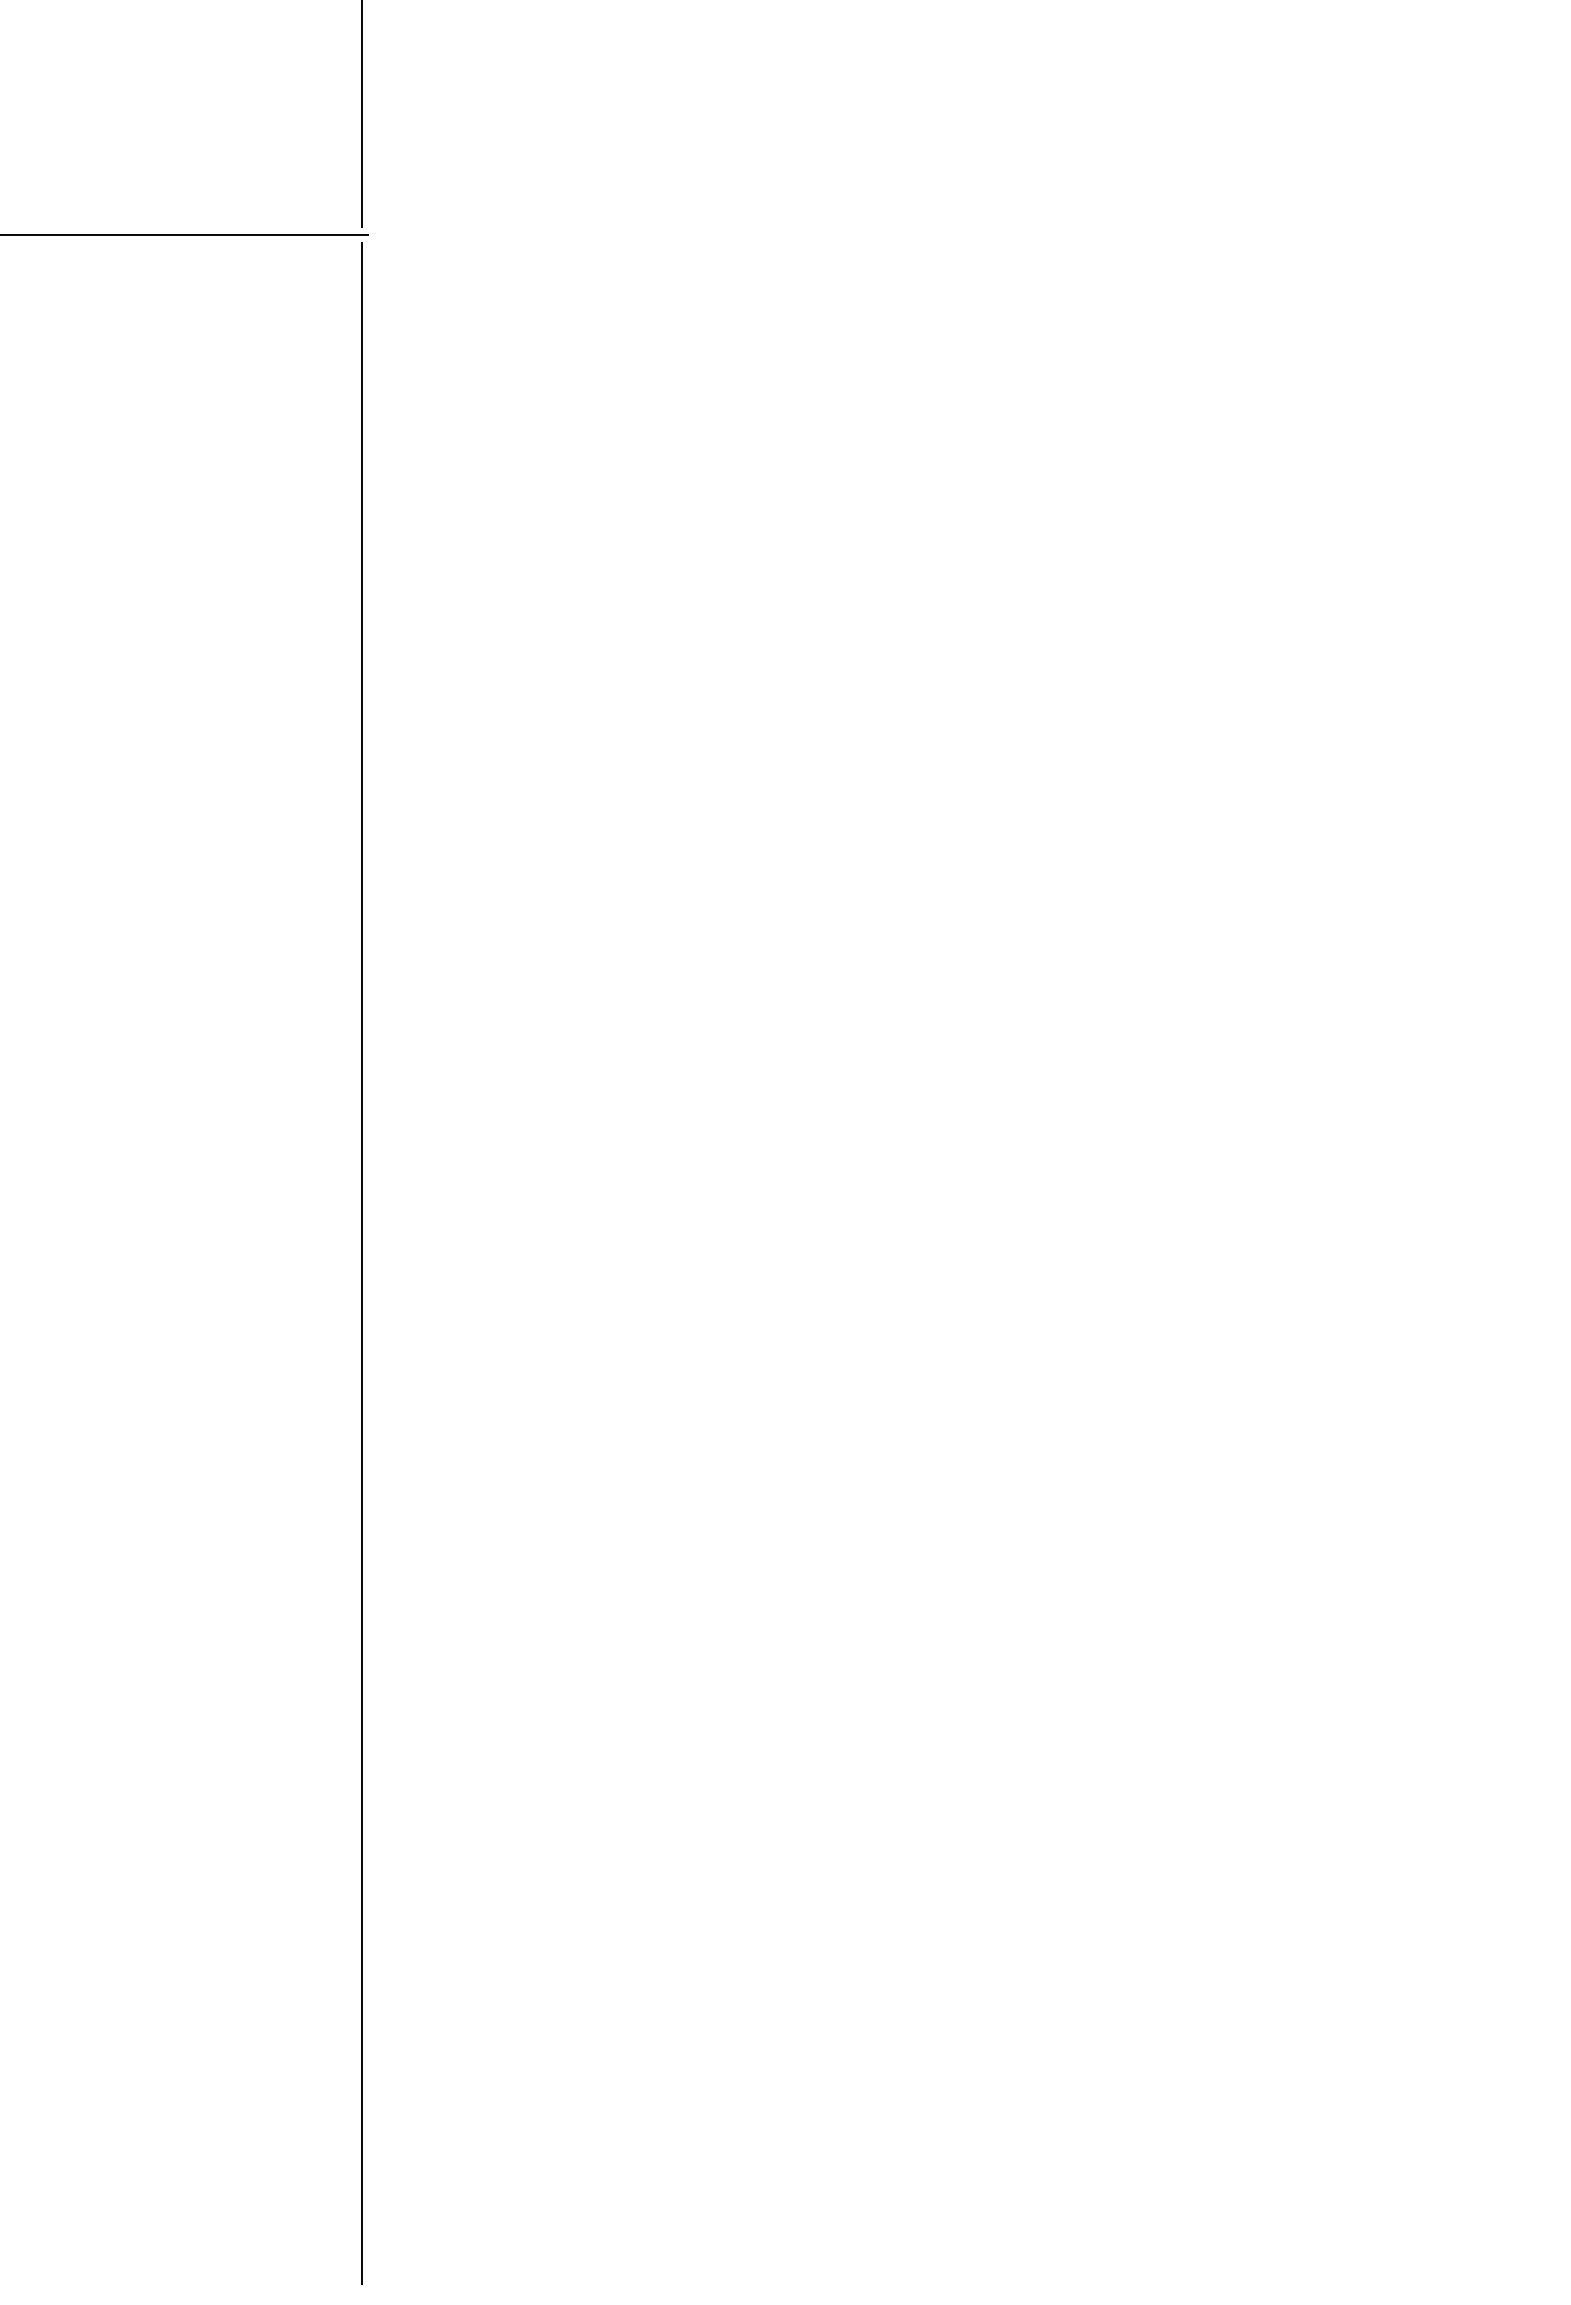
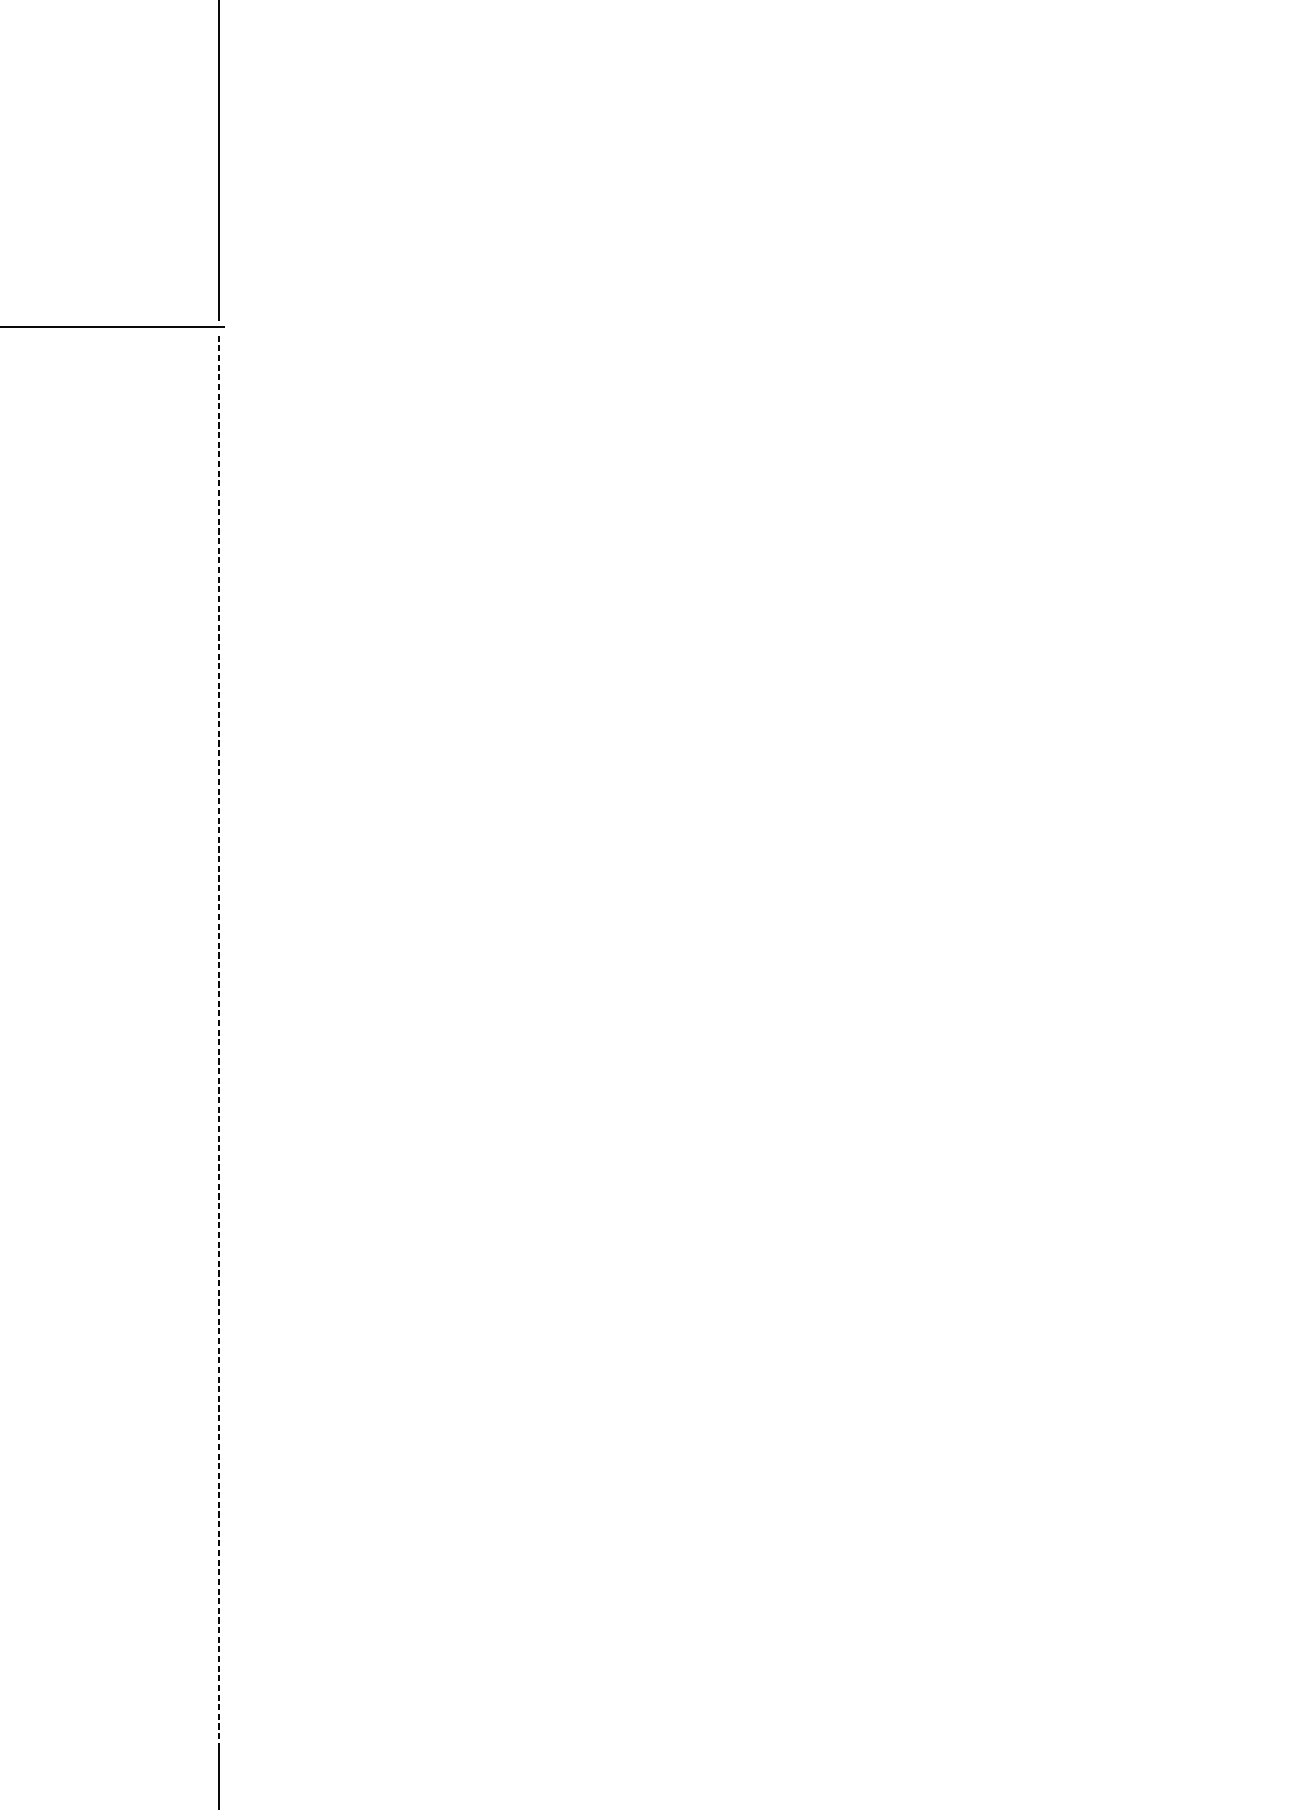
line: (362, 1049) -> (219, 1040), solid -> dashed

